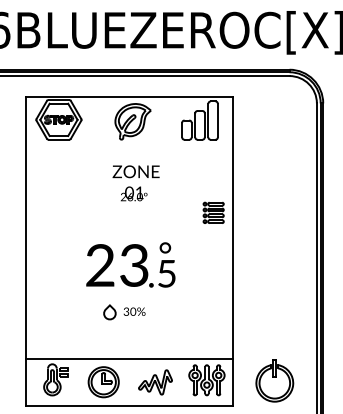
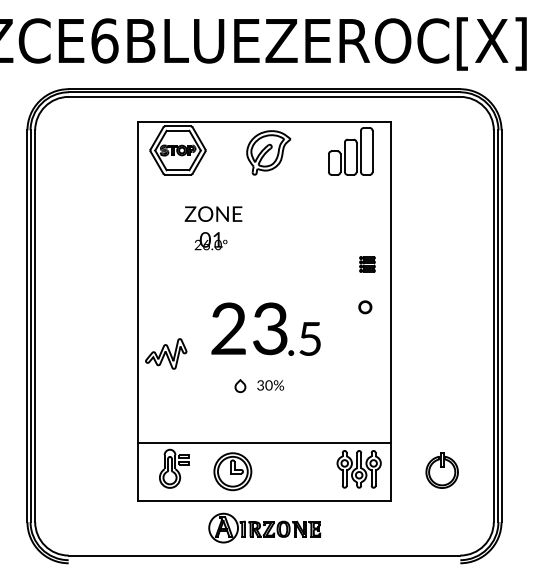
text: (136, 183) -> (213, 228), moved
part: (213, 212) -> (367, 264), size x0.6
text: (165, 248) -> (365, 307), moved
part: (109, 311) -> (240, 385), size x0.7
part: (274, 381) -> (441, 470), size x0.7
part: (155, 382) -> (166, 353), moved

